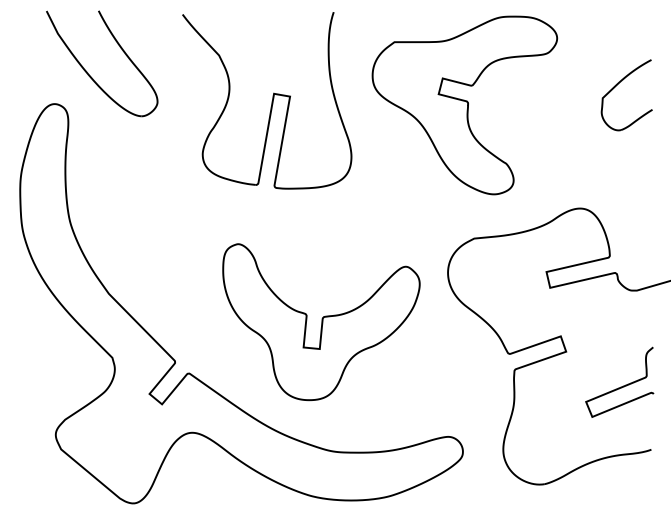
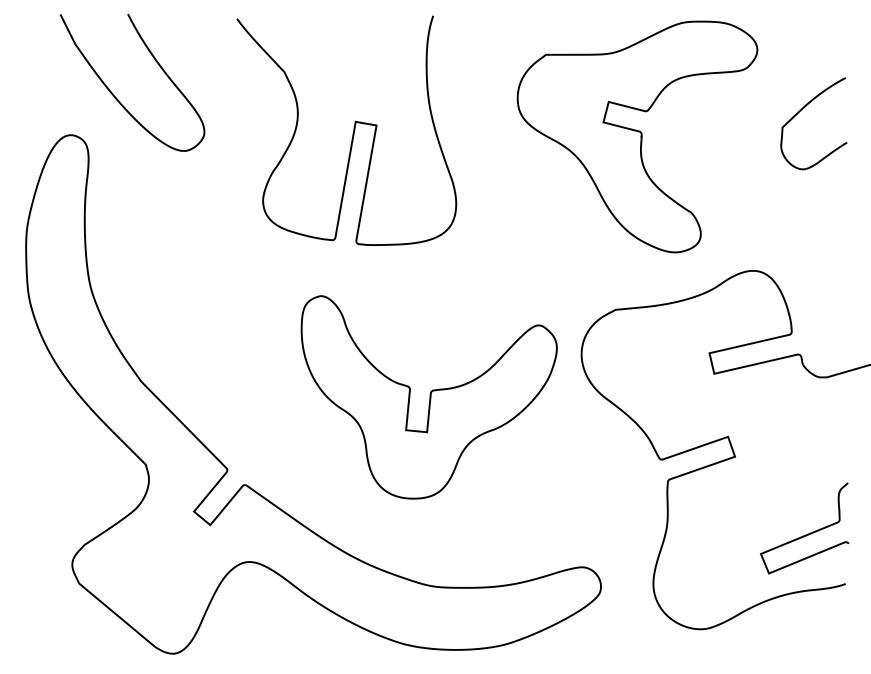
part: (464, 105) -> (637, 136), moved
part: (320, 322) -> (428, 397), moved
curve: (621, 386) -> (807, 533), moved

